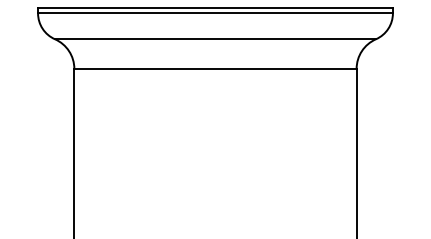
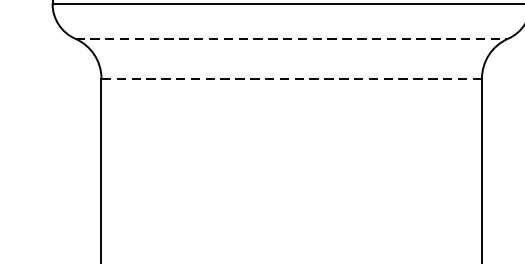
line: (215, 39) -> (291, 39), solid -> dashed
line: (215, 68) -> (291, 78), solid -> dashed

